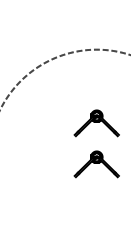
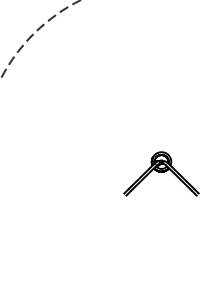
part: (96, 123) -> (161, 105), removed

